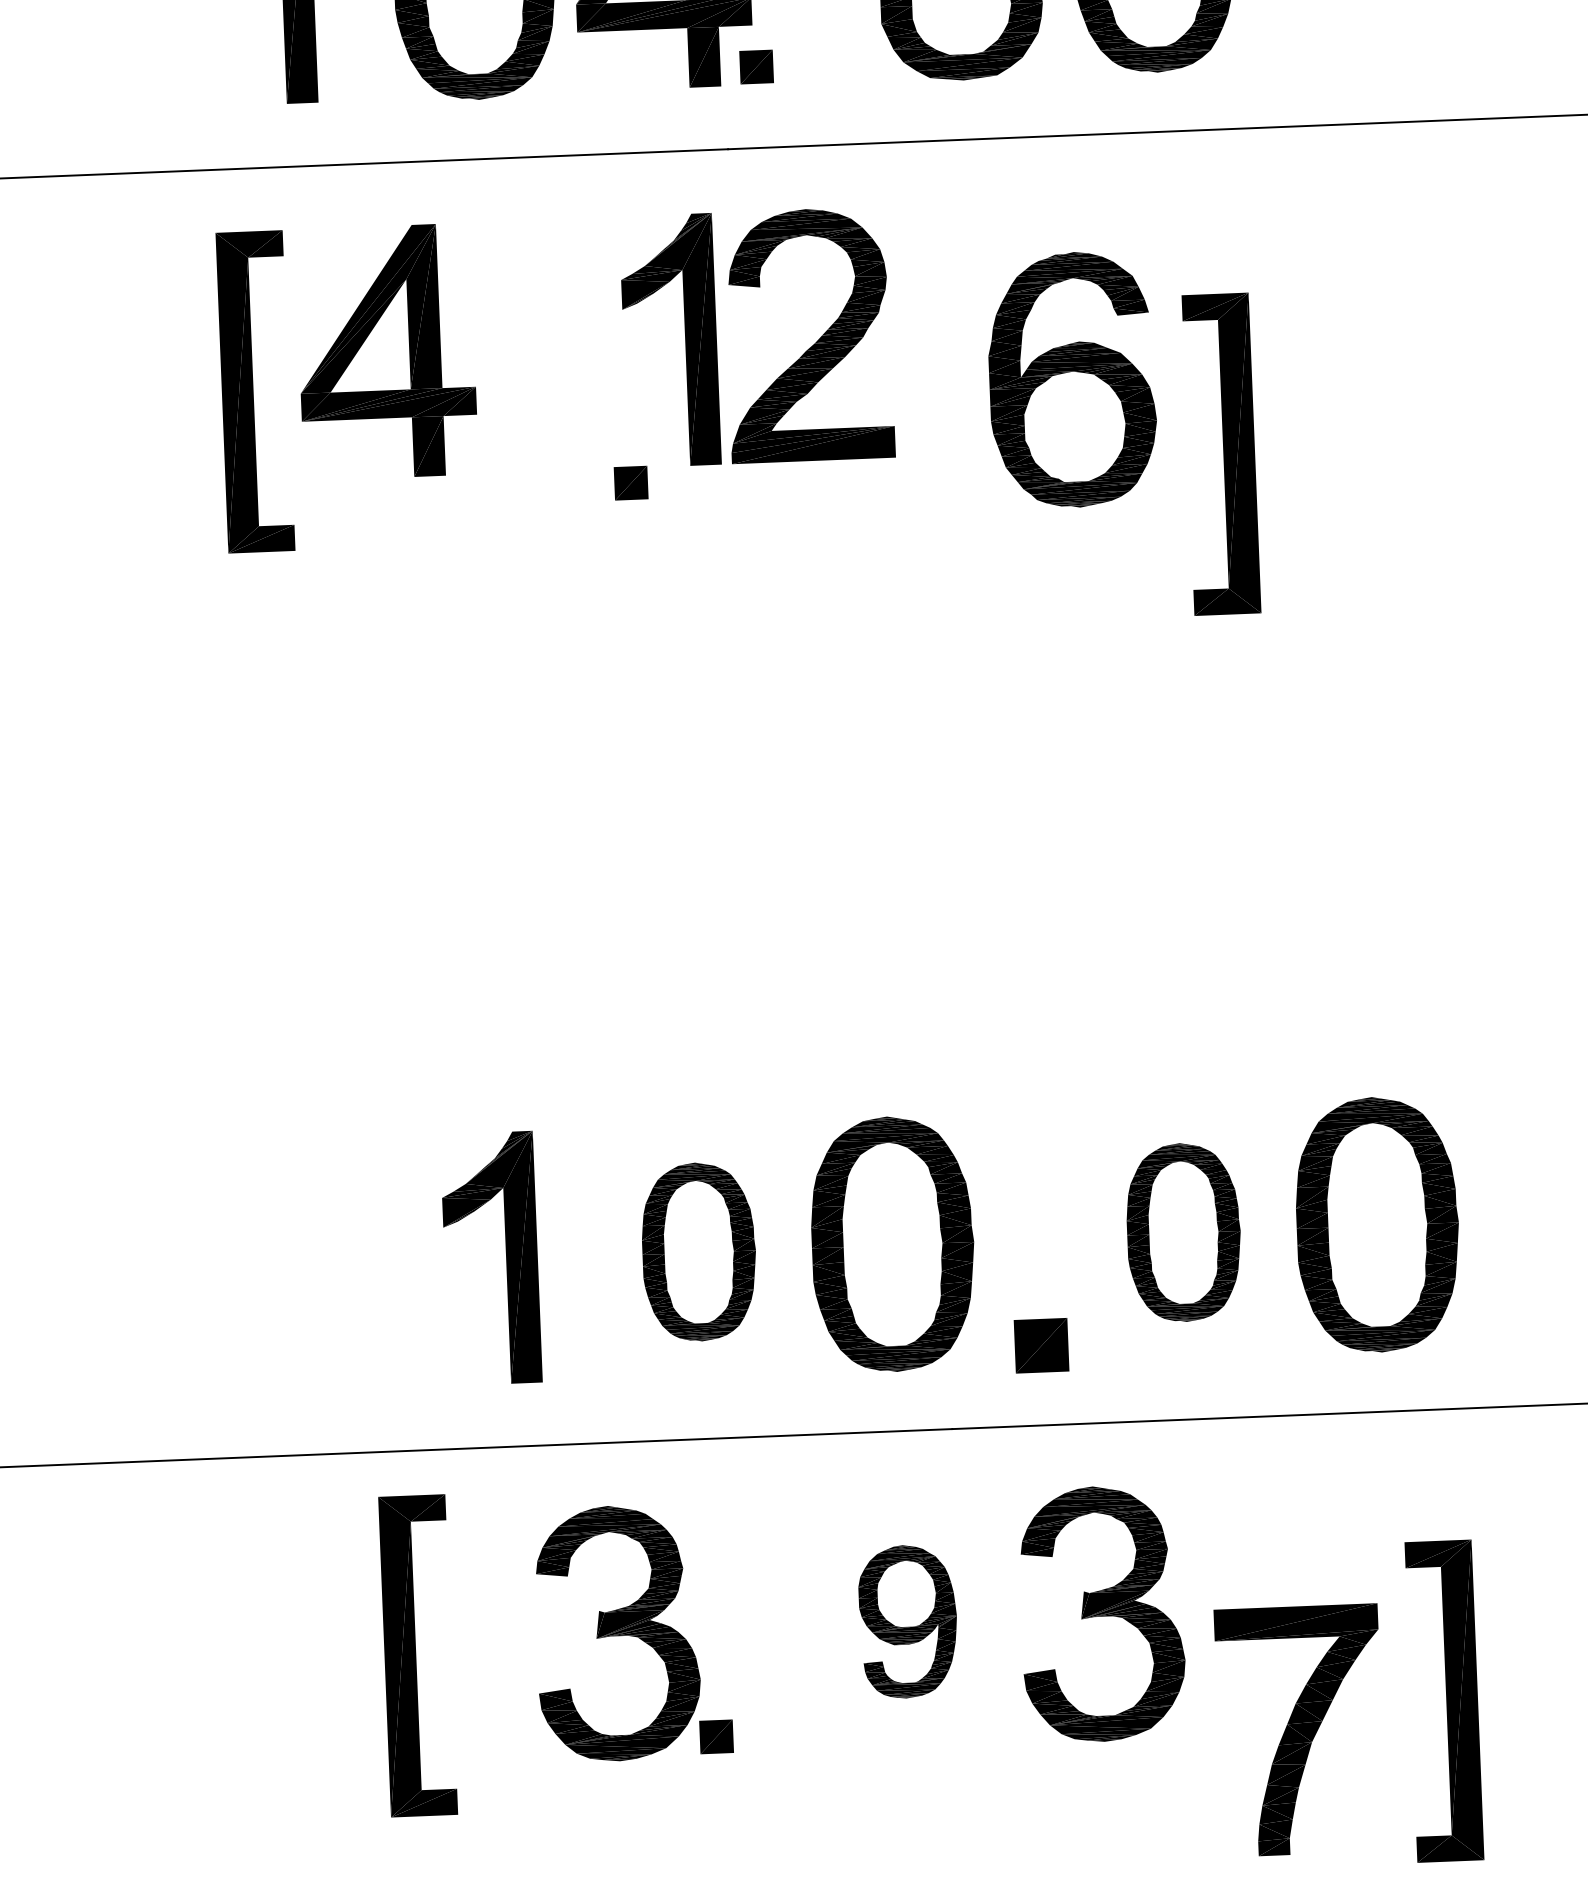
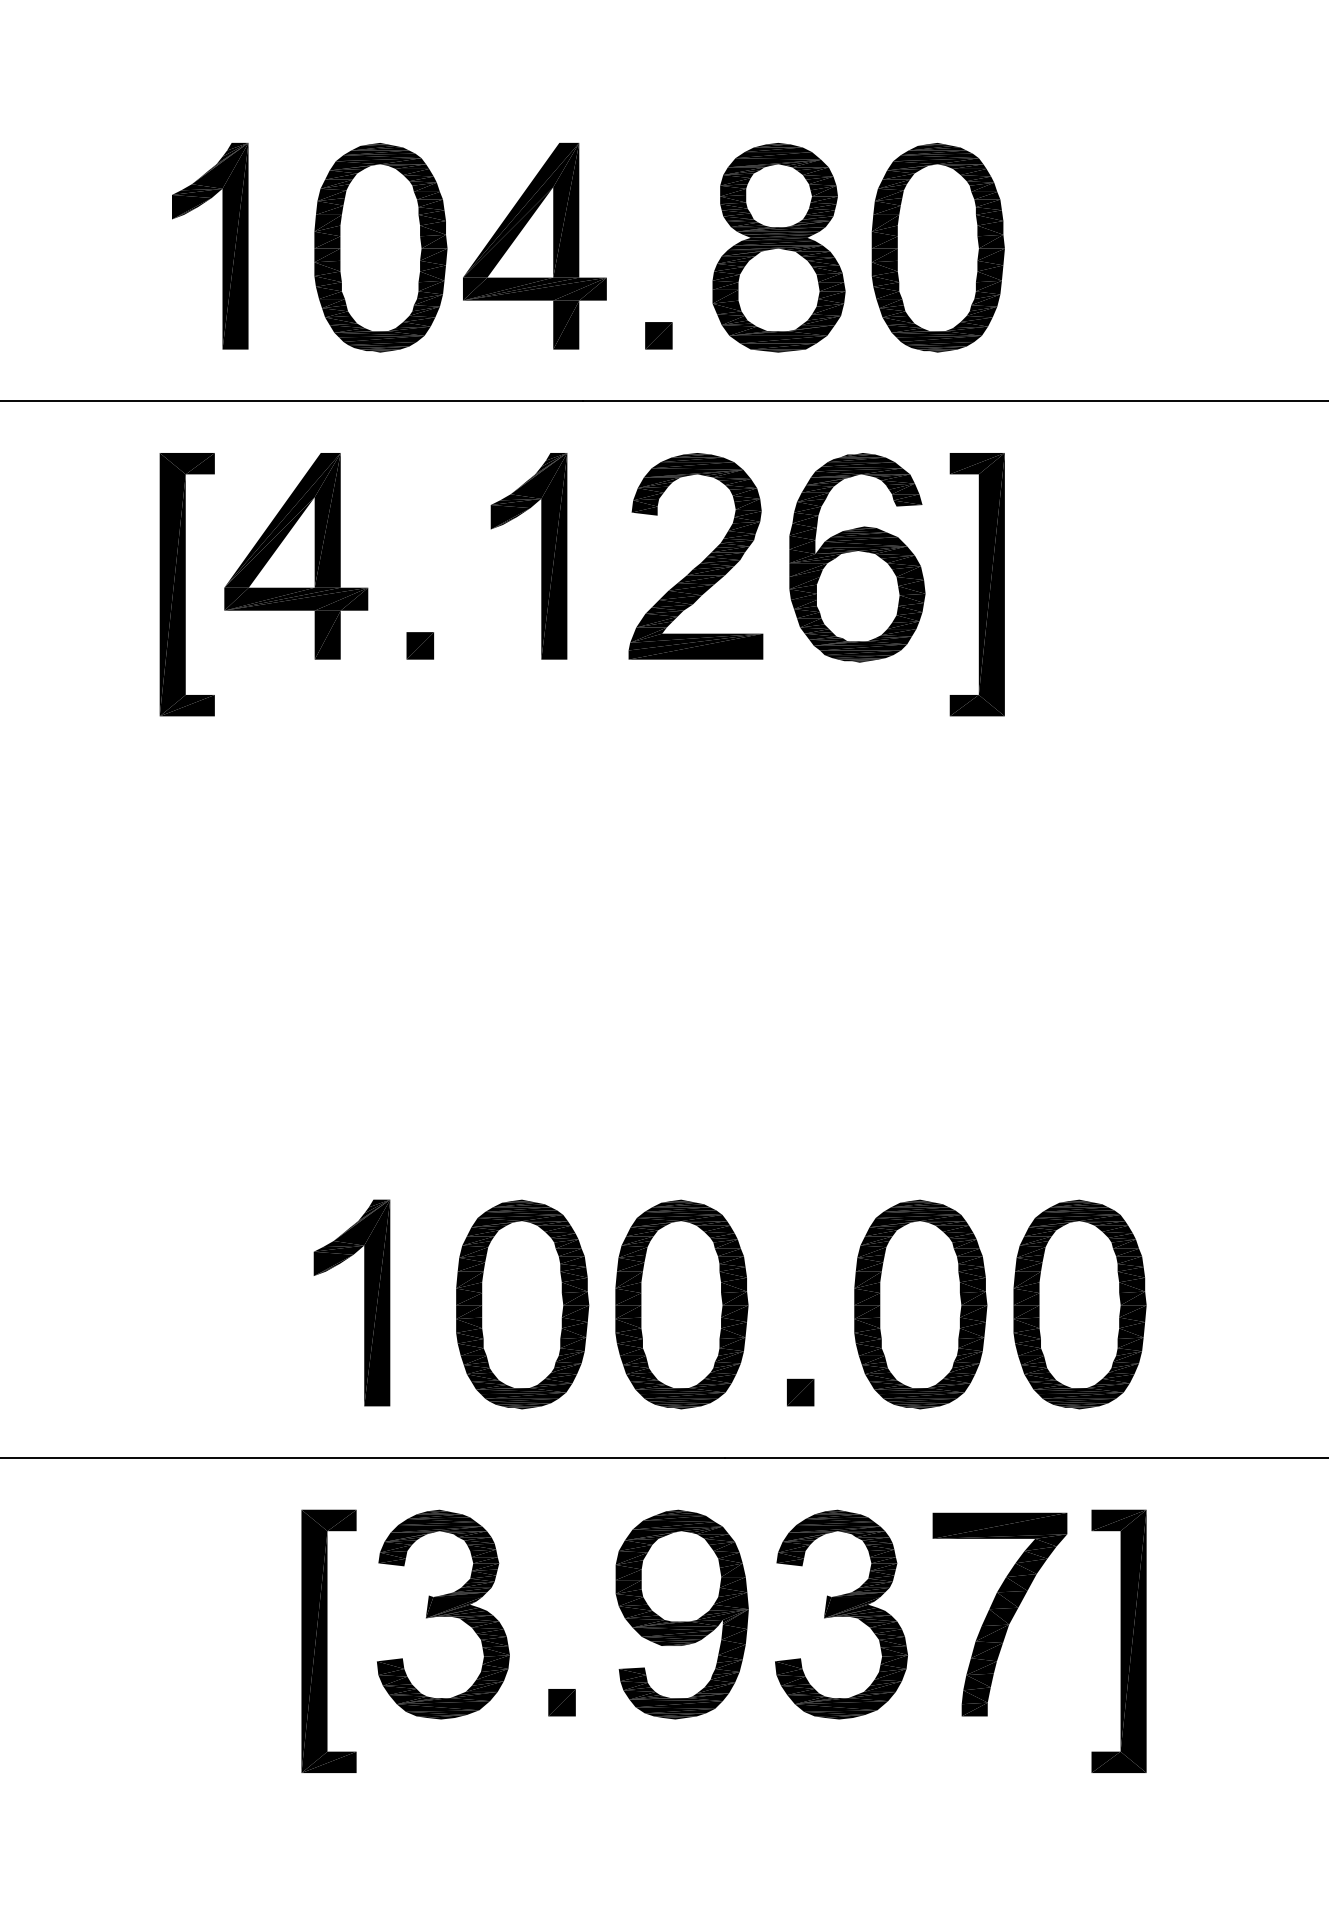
part: (756, 66) -> (658, 335), moved
part: (815, 342) -> (701, 562), moved
part: (1072, 379) -> (857, 557), moved
part: (1220, 454) -> (976, 584), moved
part: (631, 482) -> (420, 645), moved
part: (1183, 1232) -> (920, 1304), size x1.43
part: (698, 1251) -> (522, 1304), size x1.43
part: (1041, 1345) -> (800, 1392), size x0.62
part: (907, 1621) -> (681, 1614), size x1.67
part: (417, 1654) -> (328, 1640), moved
part: (1443, 1700) -> (1118, 1640), moved
part: (1299, 1730) -> (999, 1614), moved
part: (715, 1736) -> (561, 1702), moved

